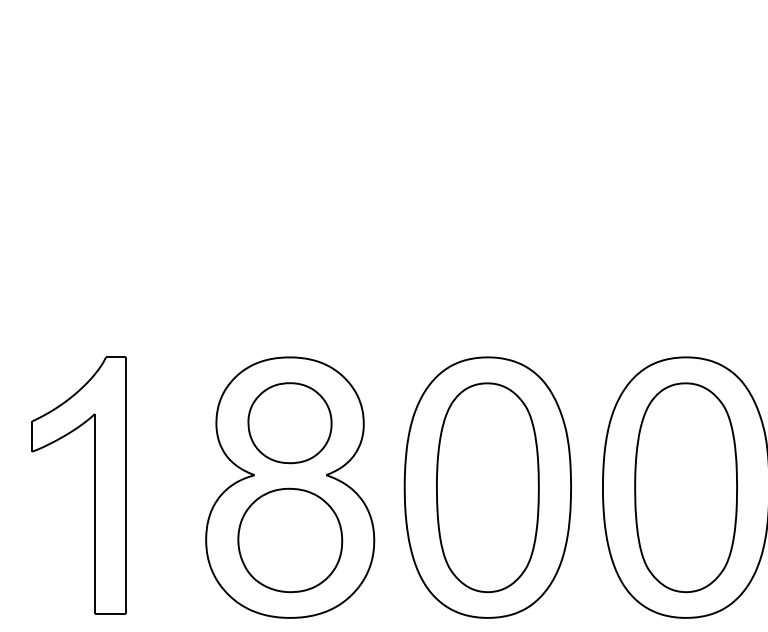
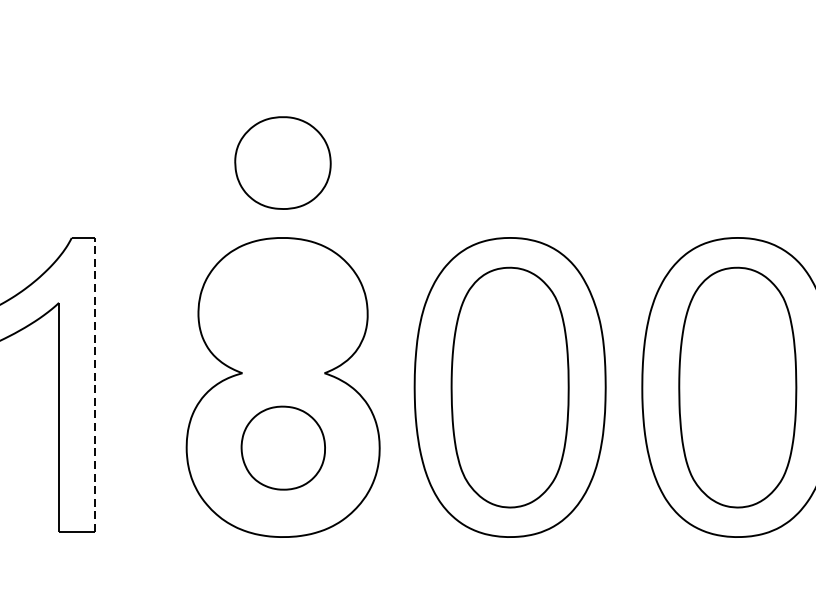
part: (289, 423) -> (282, 163), moved
line: (126, 484) -> (95, 383), solid -> dashed
part: (290, 540) -> (283, 448), size x0.7

